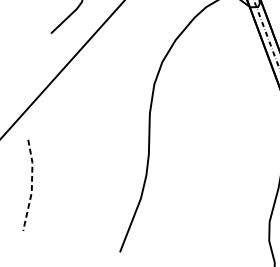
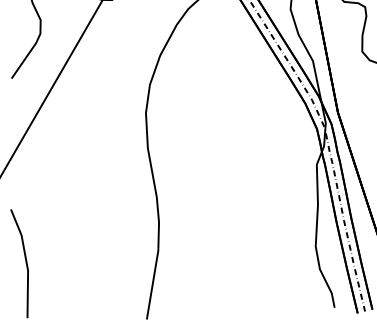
line: (31, 185) -> (26, 262), dashed -> solid

